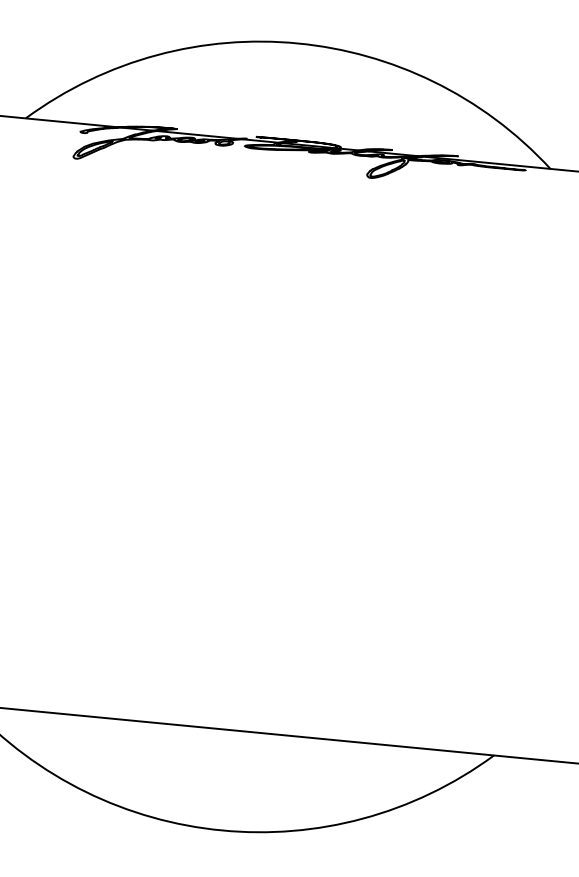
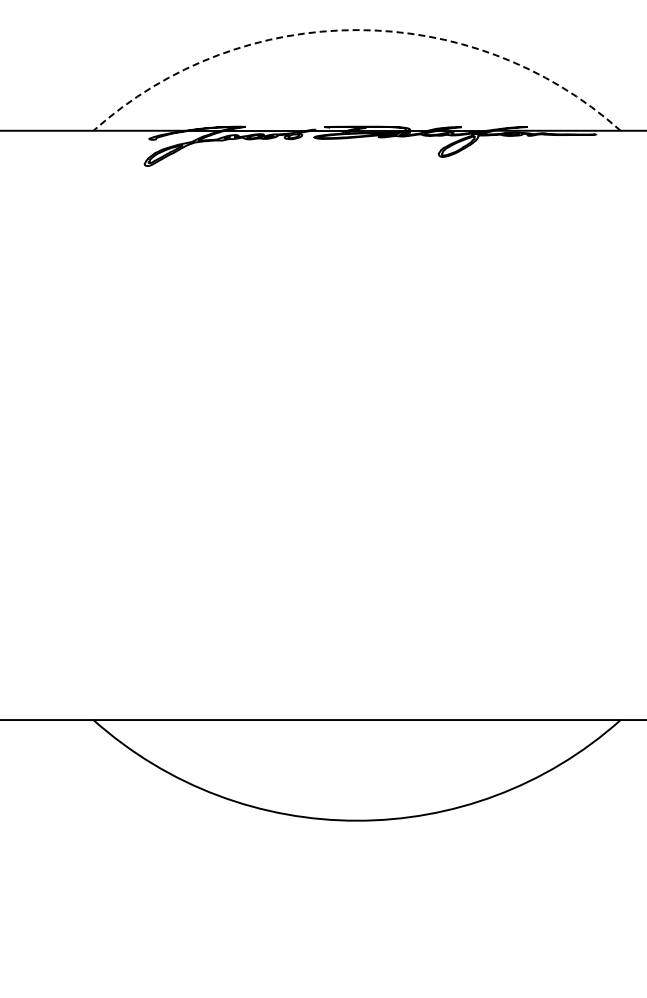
arc: (298, 43) -> (357, 30), solid -> dashed

